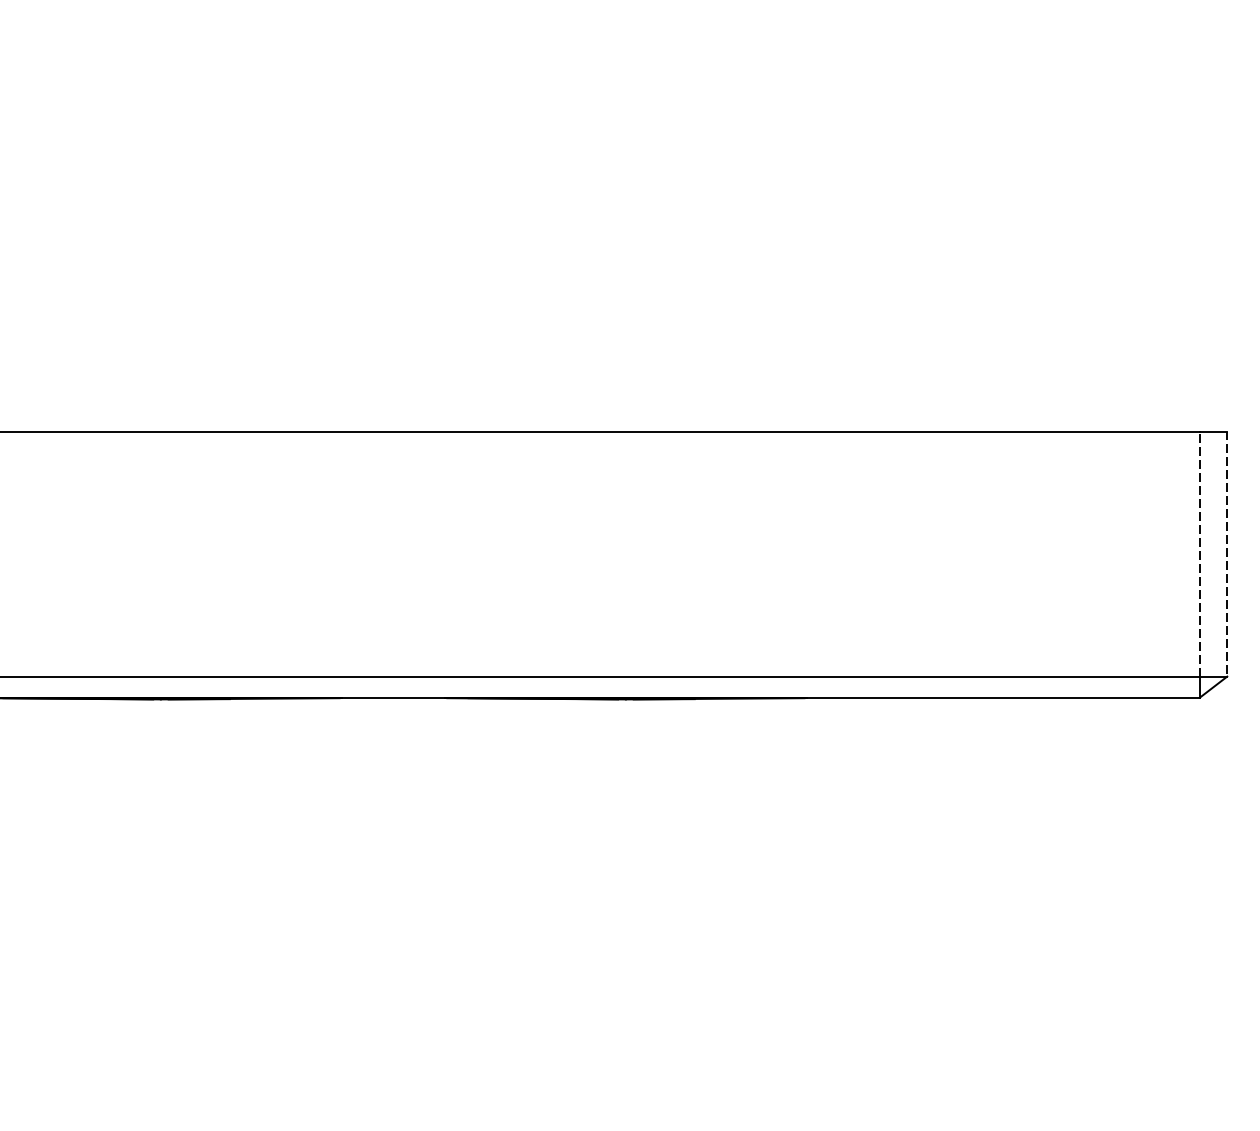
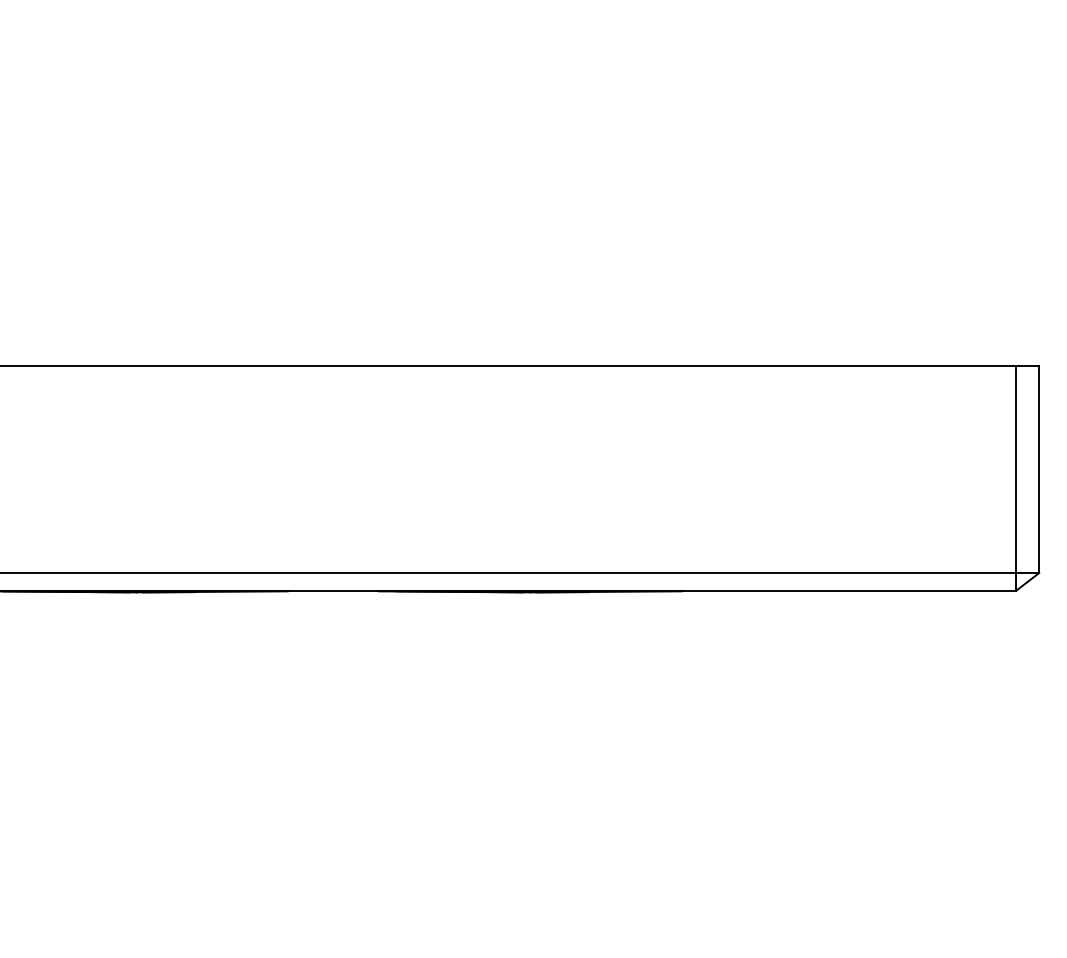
line: (1200, 554) -> (1016, 469), dashed -> solid
line: (1227, 554) -> (1039, 469), dashed -> solid

